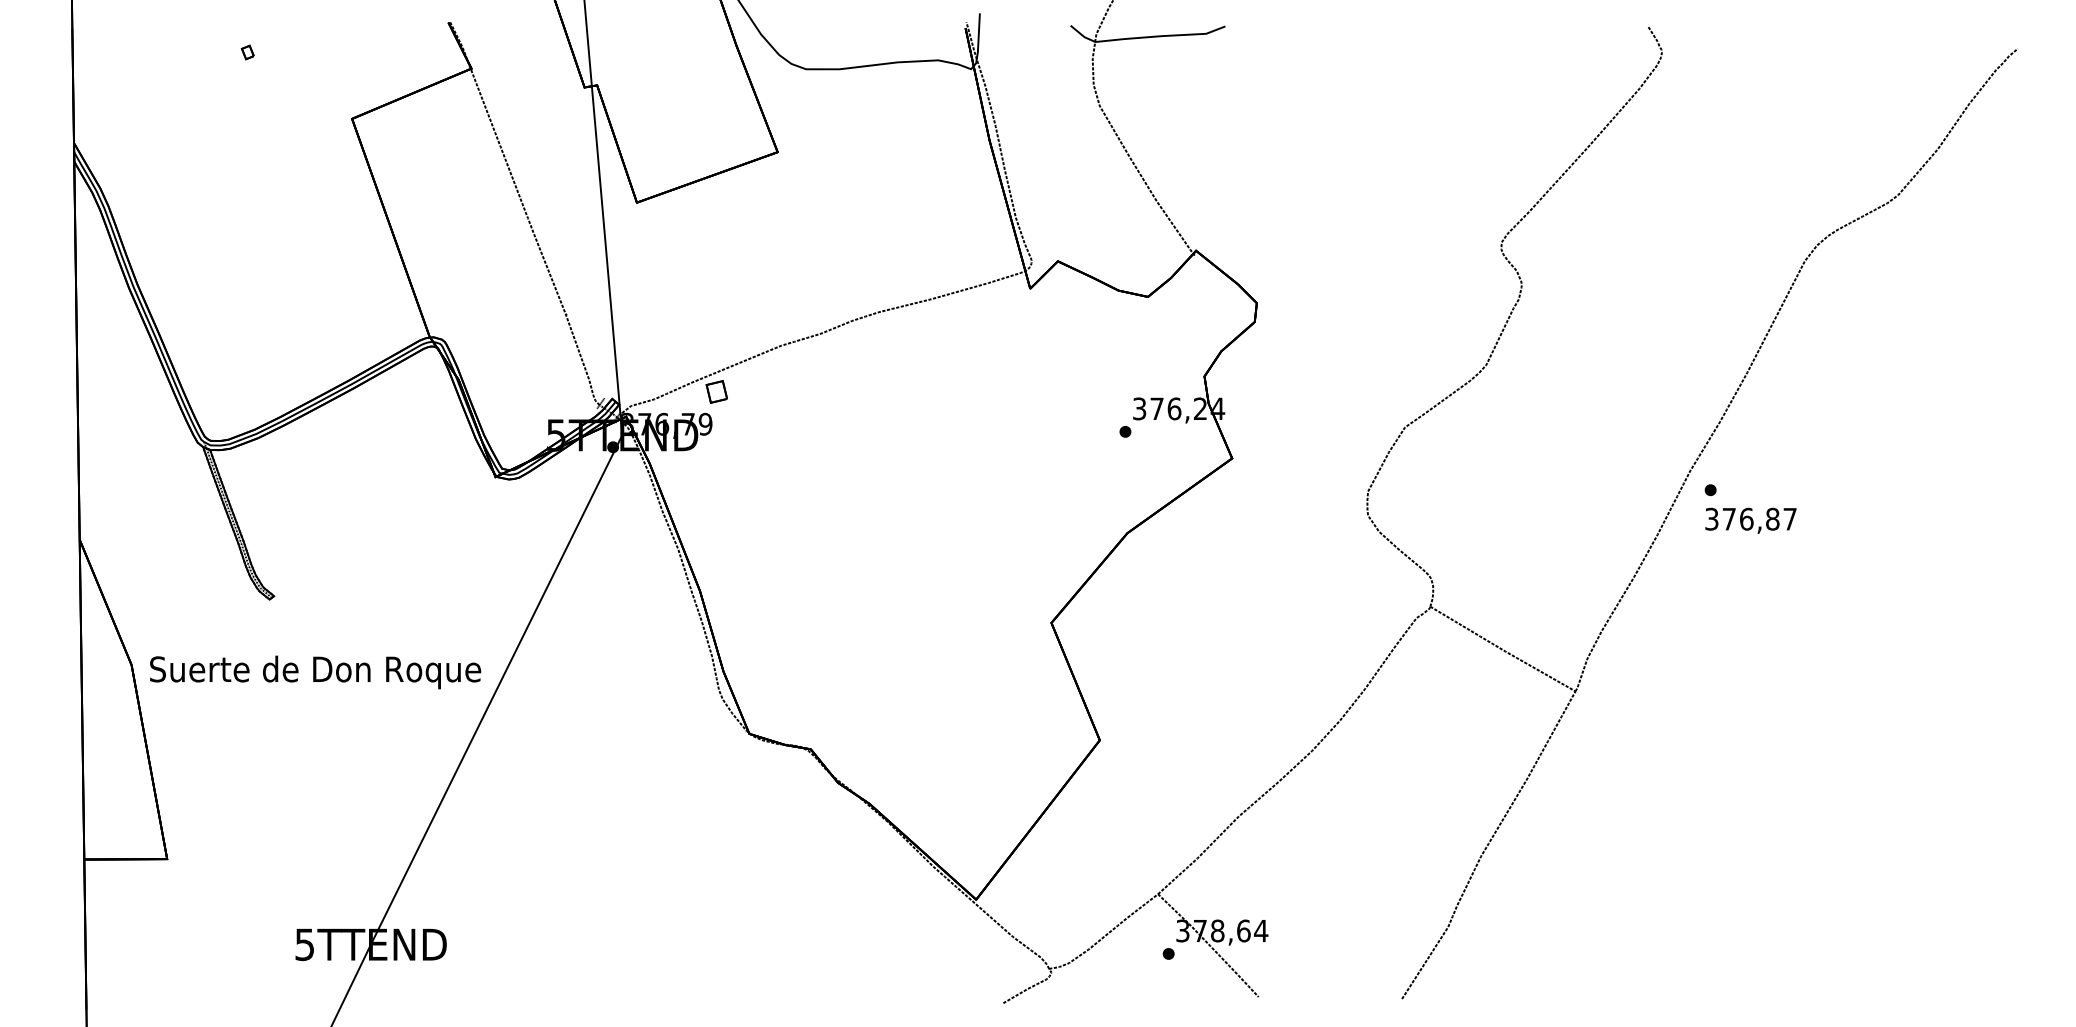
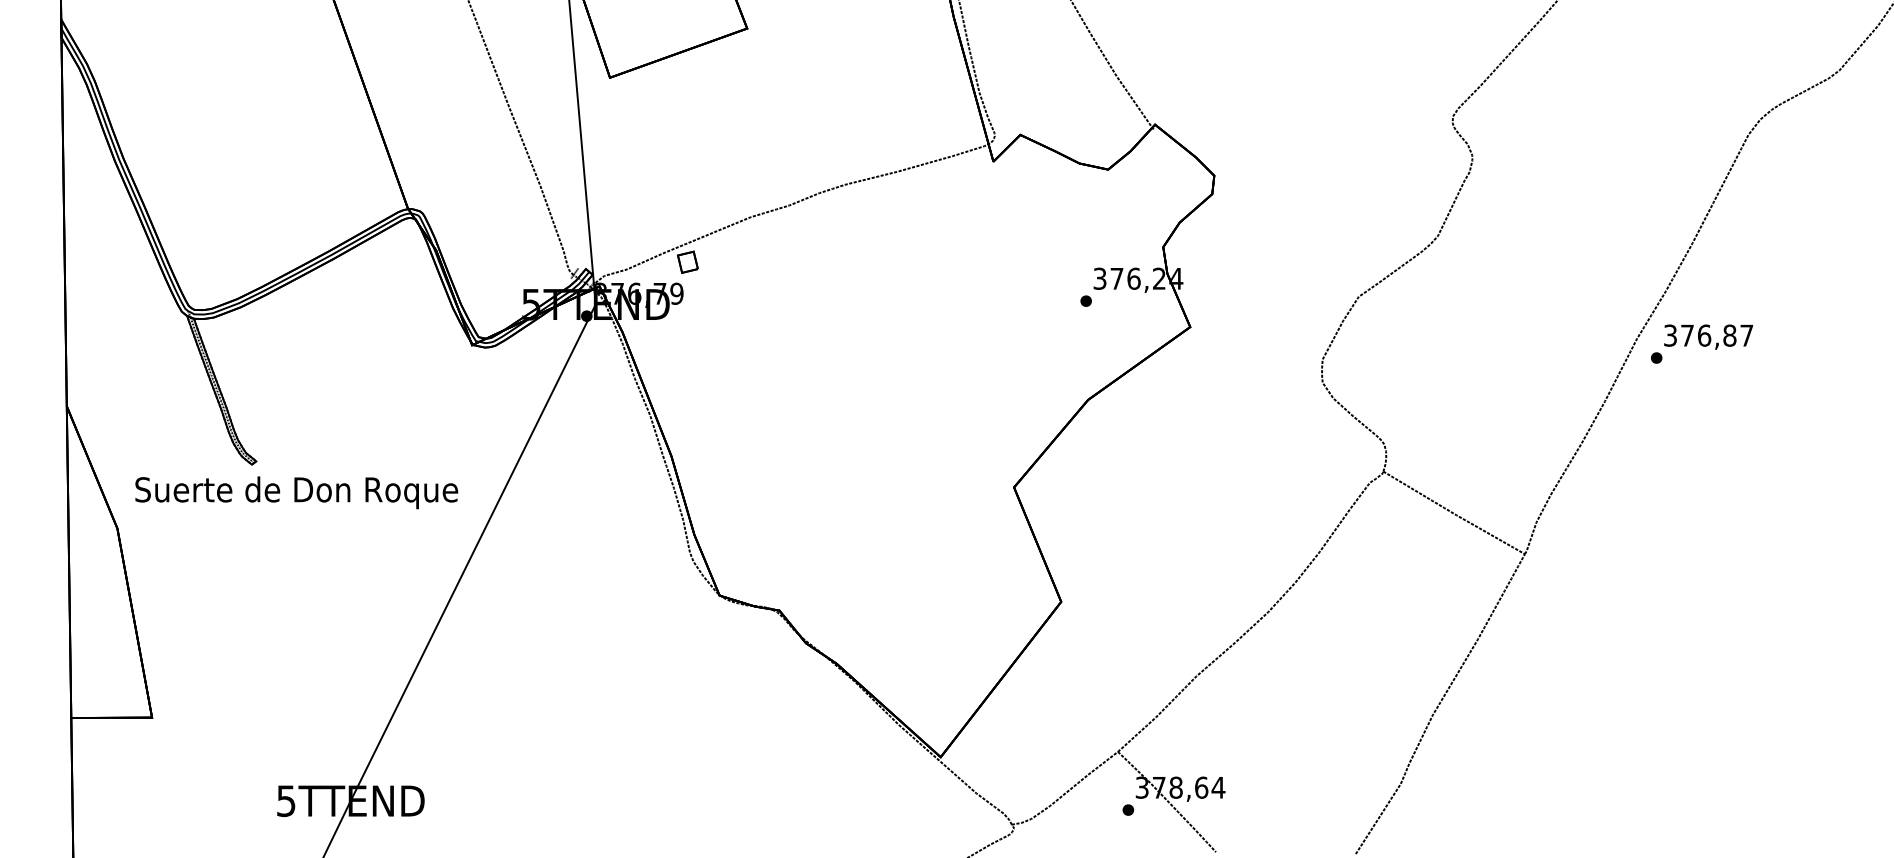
text: (1750, 520) -> (1708, 336), moved
text: (315, 672) -> (296, 492), moved

